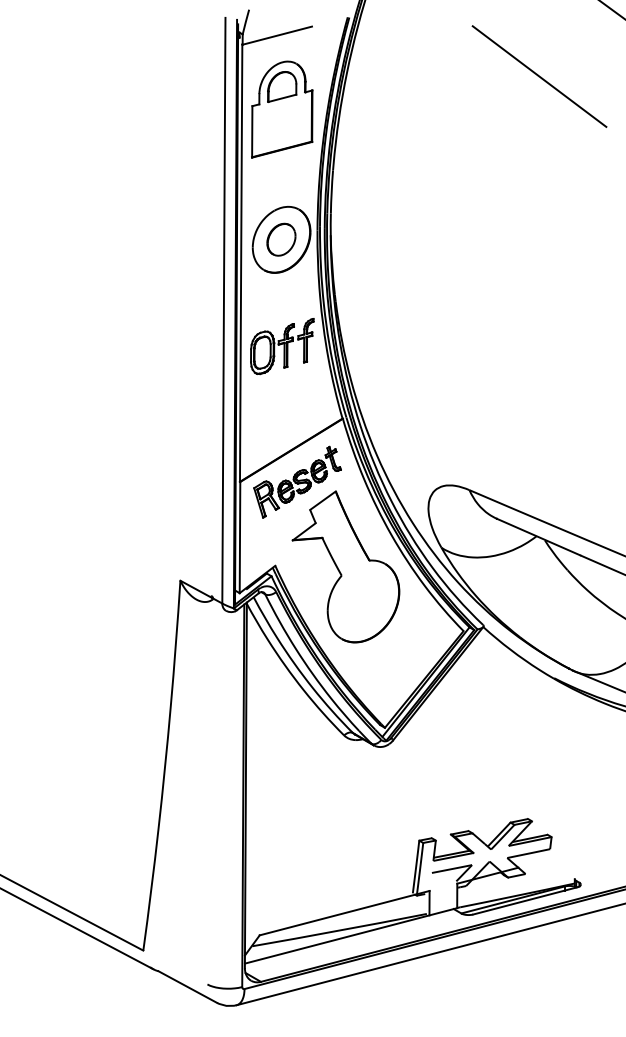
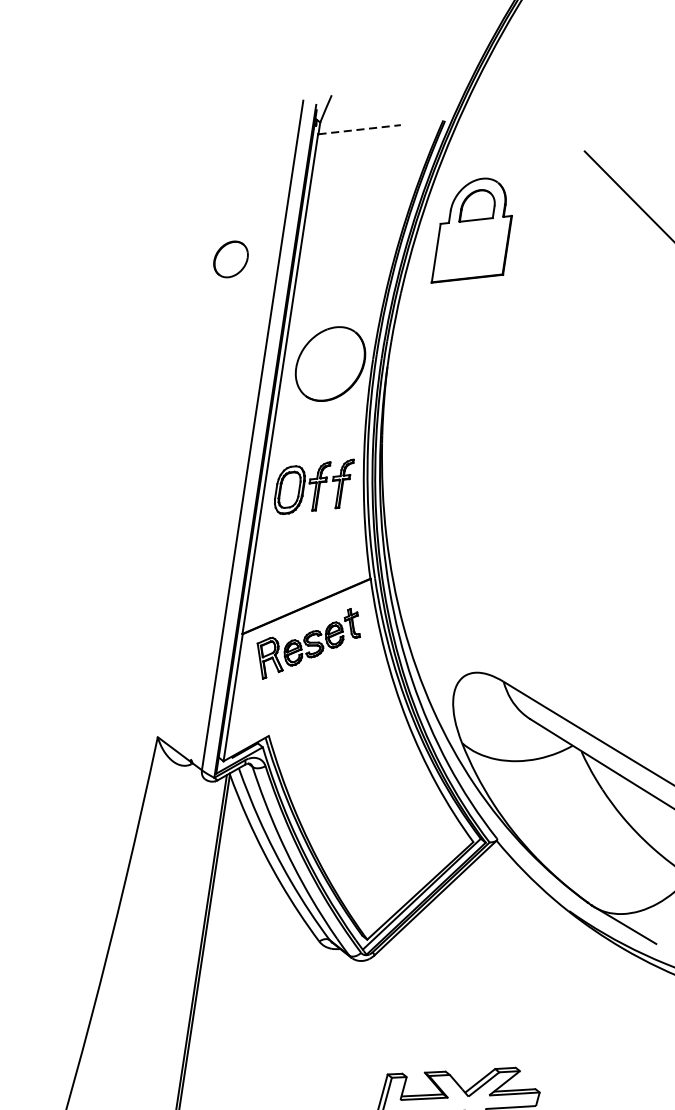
line: (277, 35) -> (359, 129), solid -> dashed
part: (282, 109) -> (474, 232), moved
part: (281, 239) -> (231, 259), moved
part: (345, 566) -> (349, 748), removed

